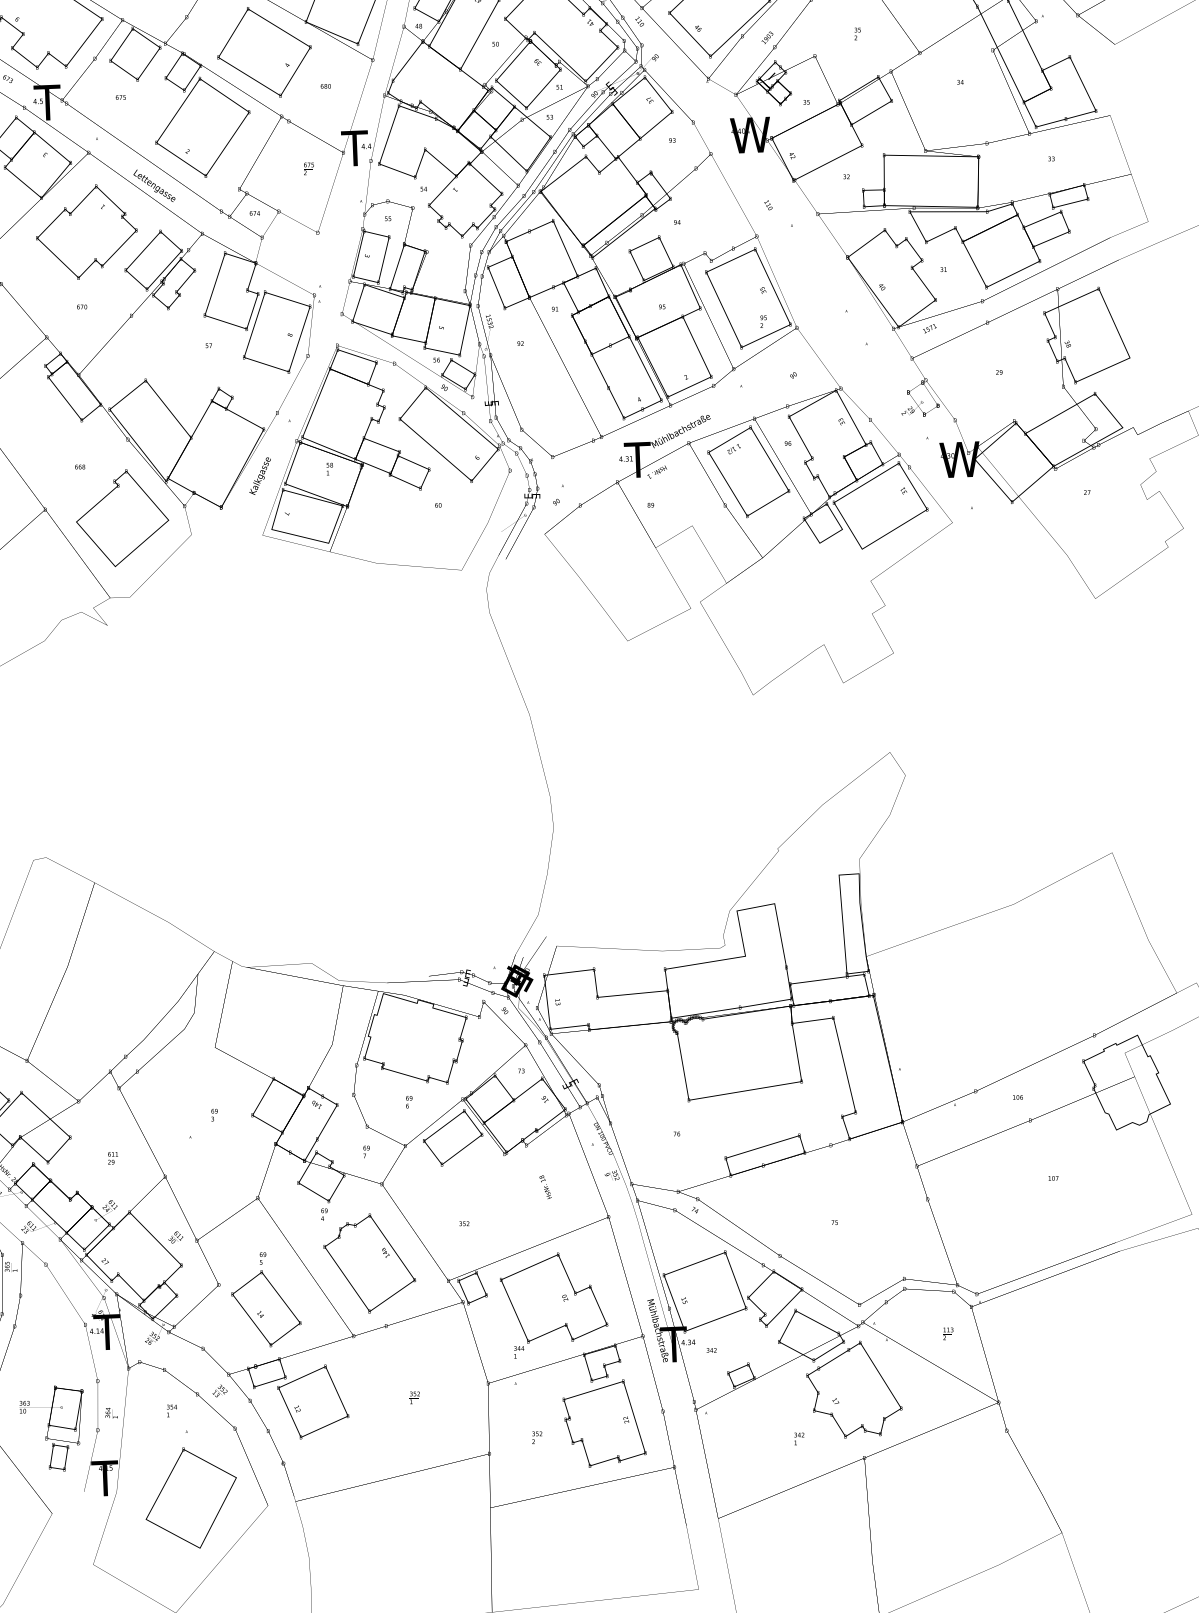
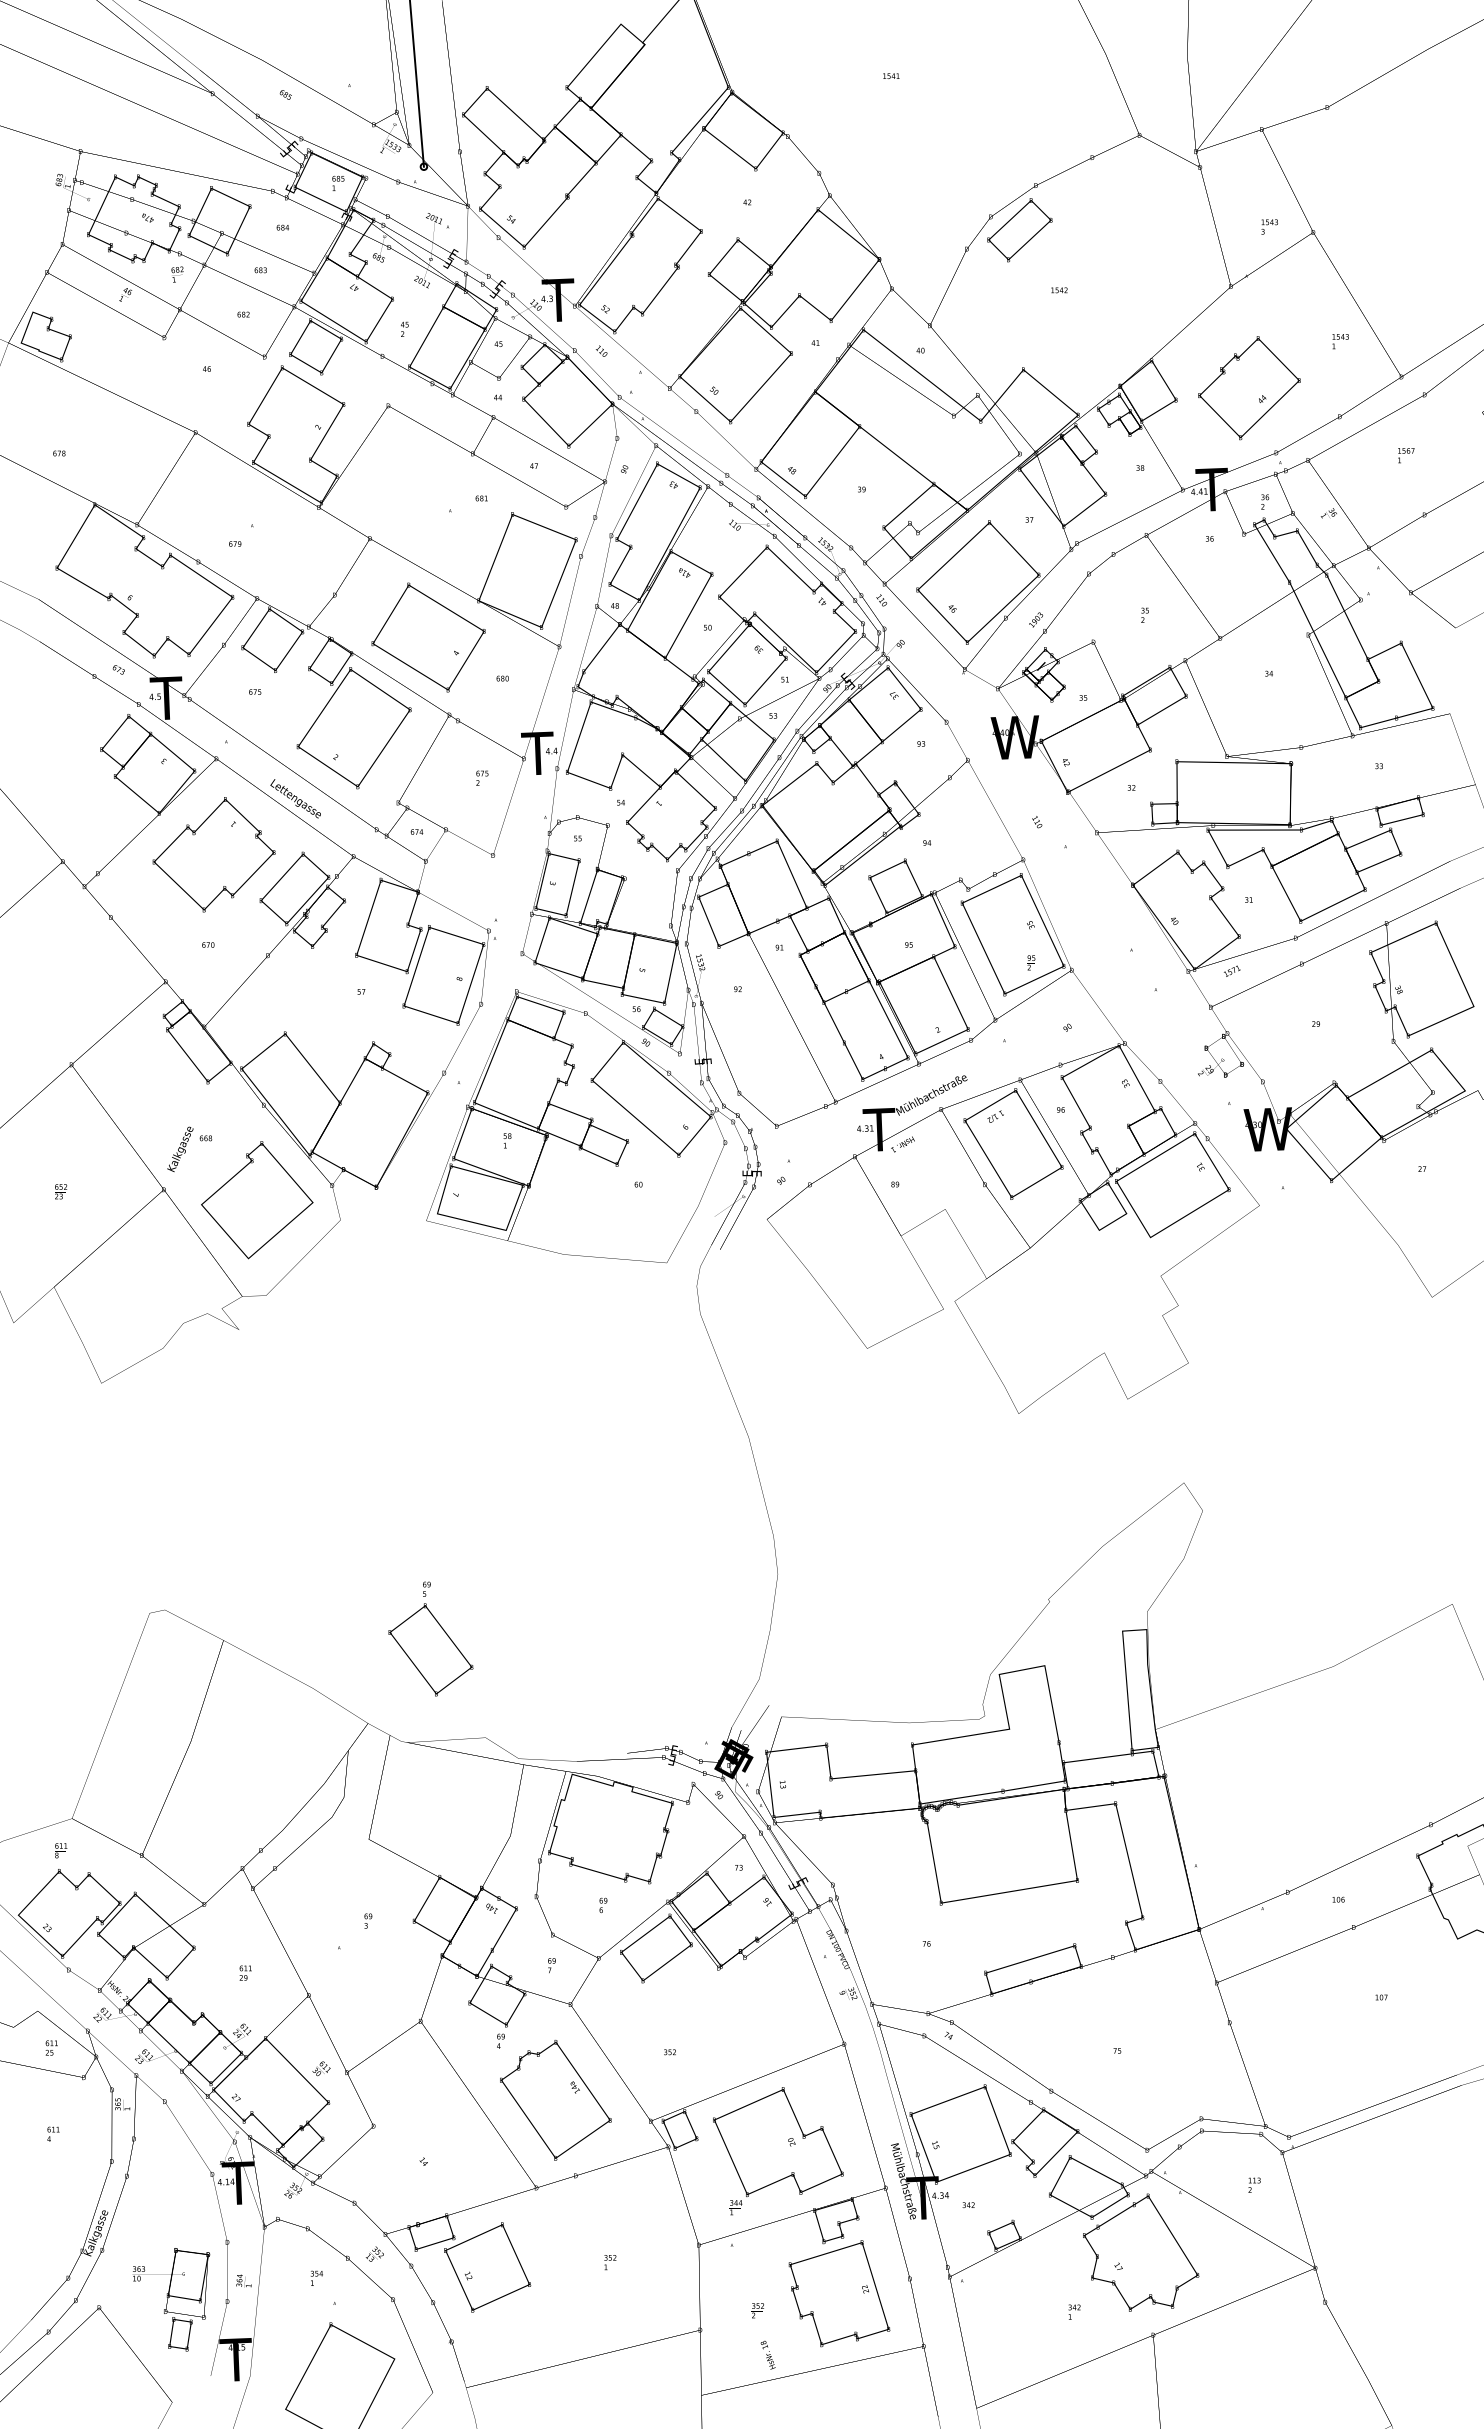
text: (260, 476) -> (180, 1149), moved
text: (545, 1186) -> (767, 2354), moved
text: (266, 1299) -> (430, 1638), moved

